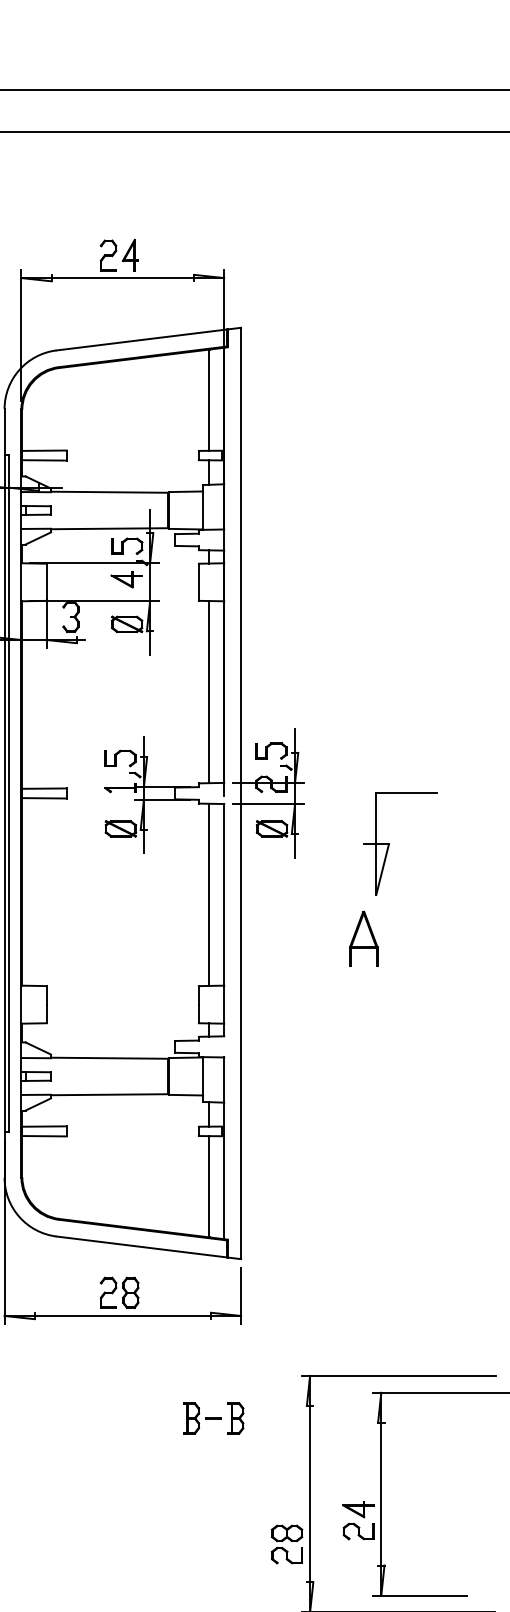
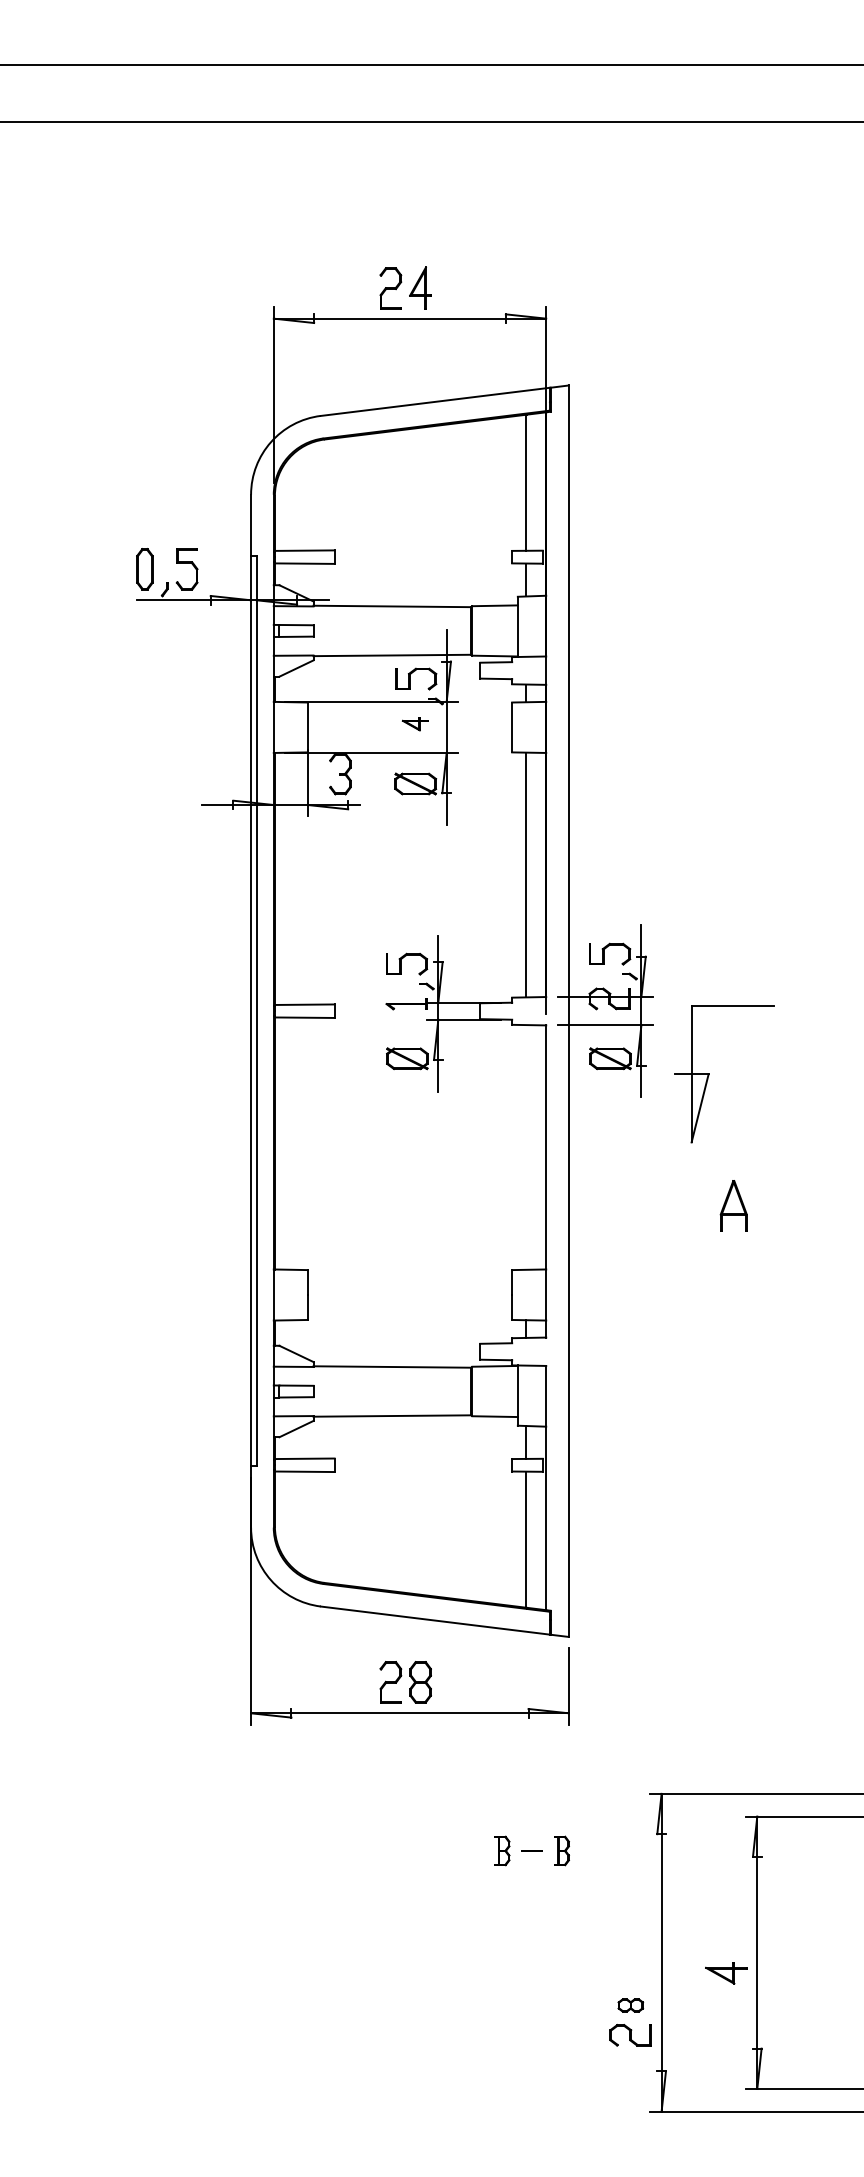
part: (126, 580) -> (414, 724), size x0.6
part: (389, 844) -> (709, 1074), moved
line: (209, 894) -> (526, 1147), removed
part: (363, 938) -> (733, 1205), size x0.7
part: (191, 1418) -> (502, 1850), size x0.7
part: (235, 1418) -> (561, 1850), size x0.7
part: (358, 1531) -> (726, 2002), removed
part: (286, 1533) -> (630, 2005), size x0.6

